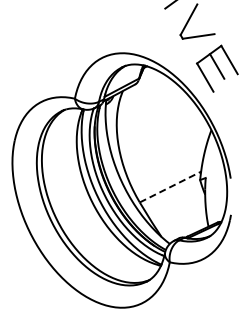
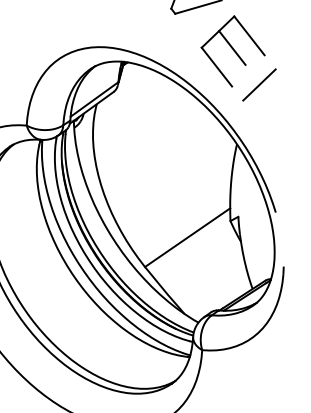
line: (231, 92) -> (259, 83), added
line: (170, 186) -> (187, 236), dashed -> solid

